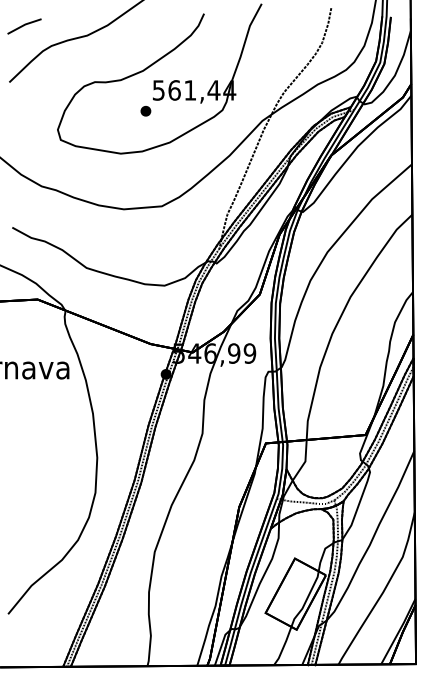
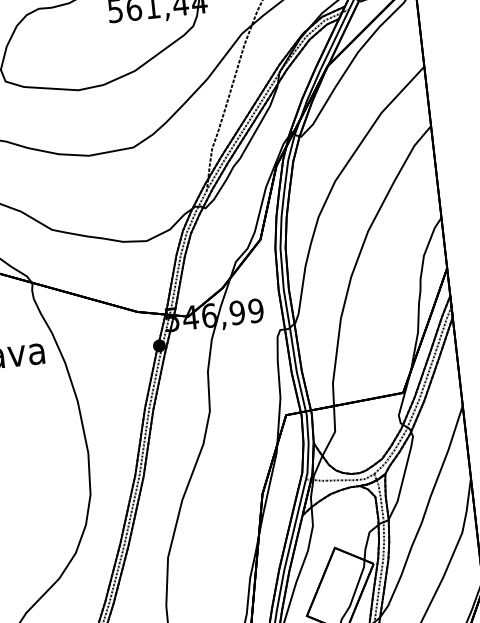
part: (145, 111) -> (102, 37), removed

